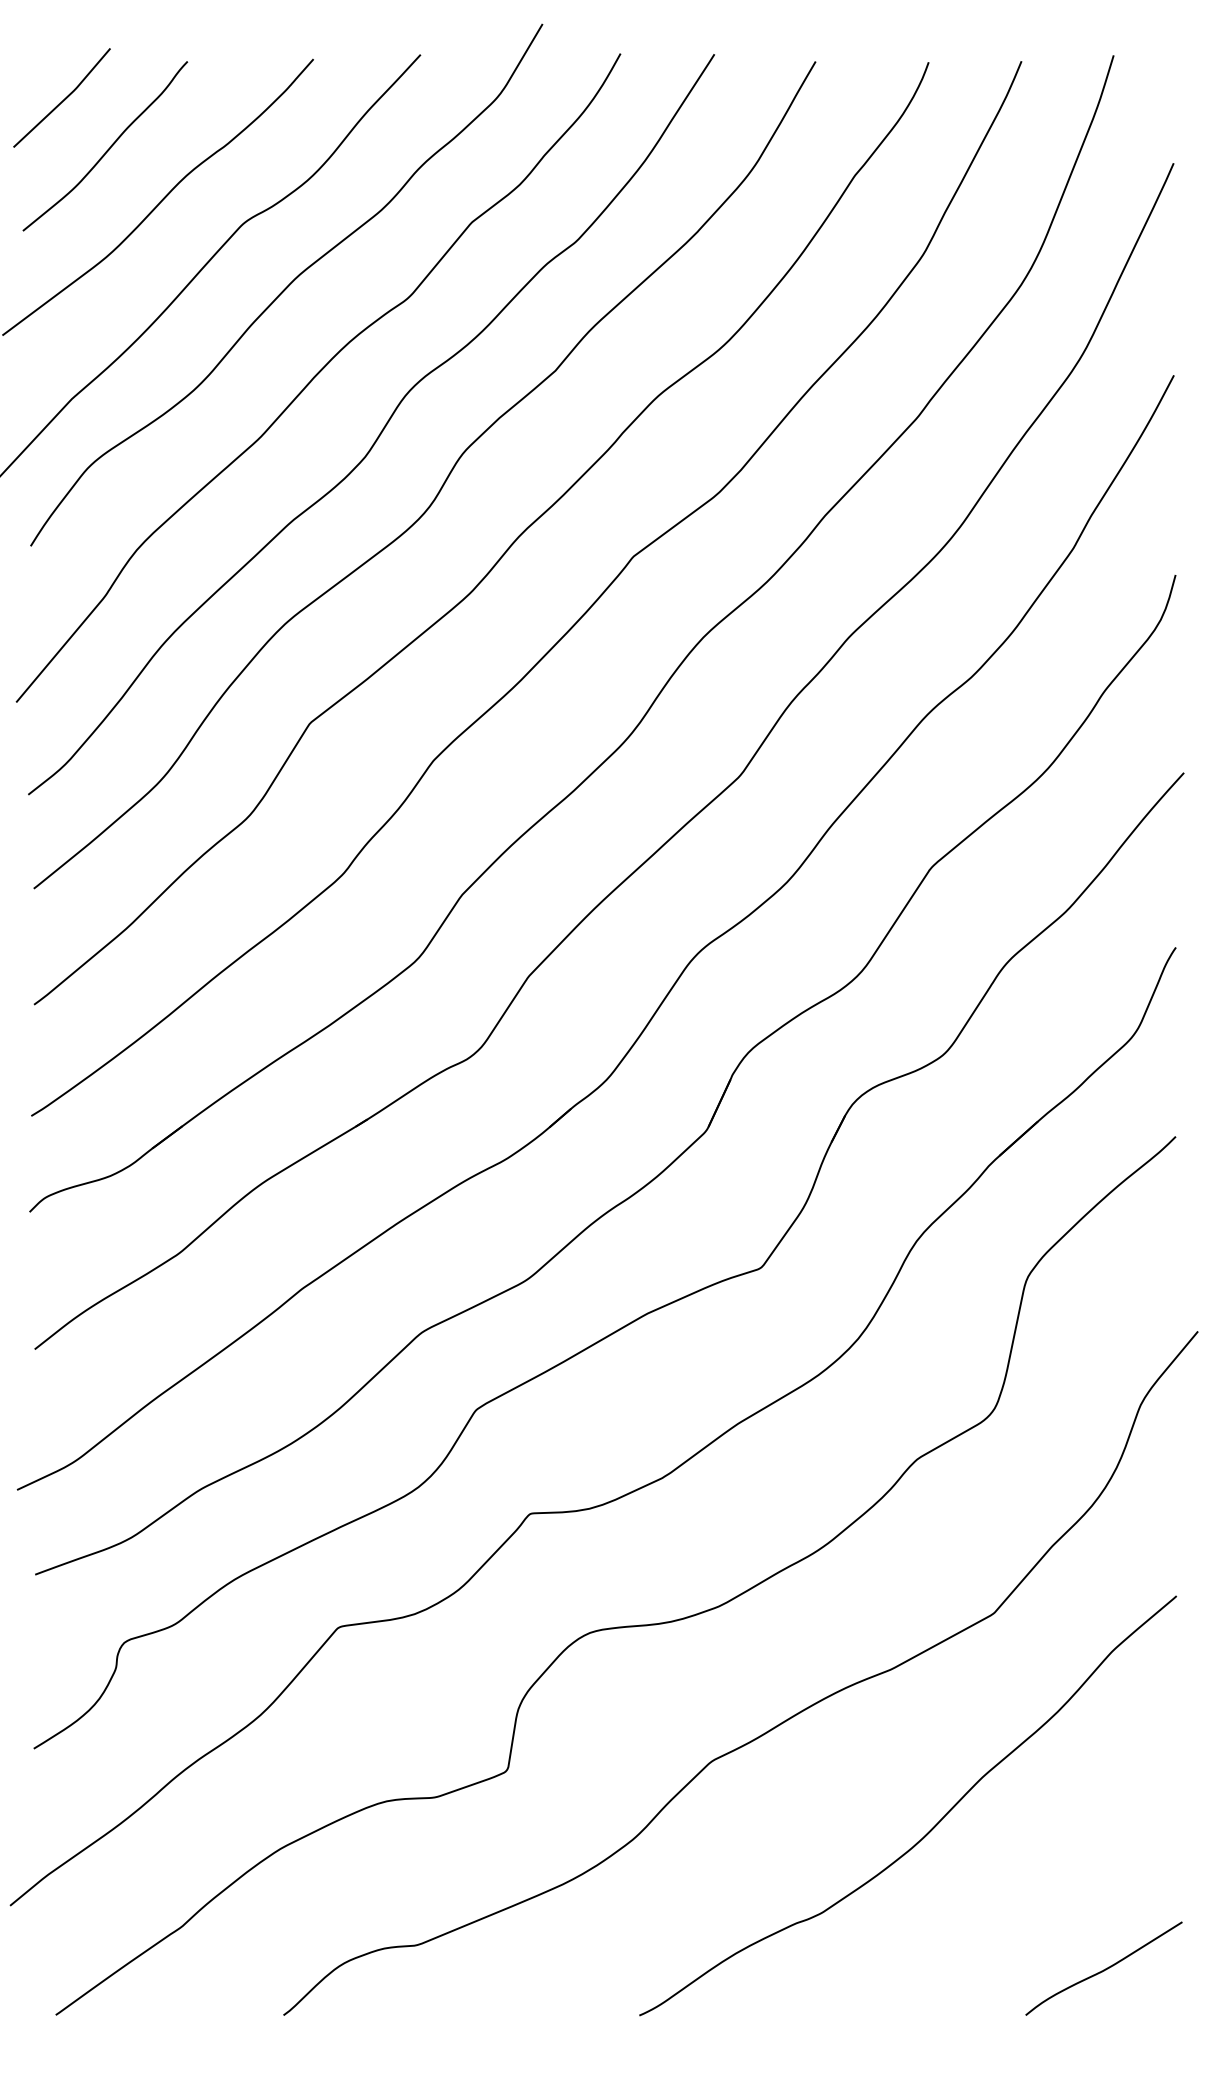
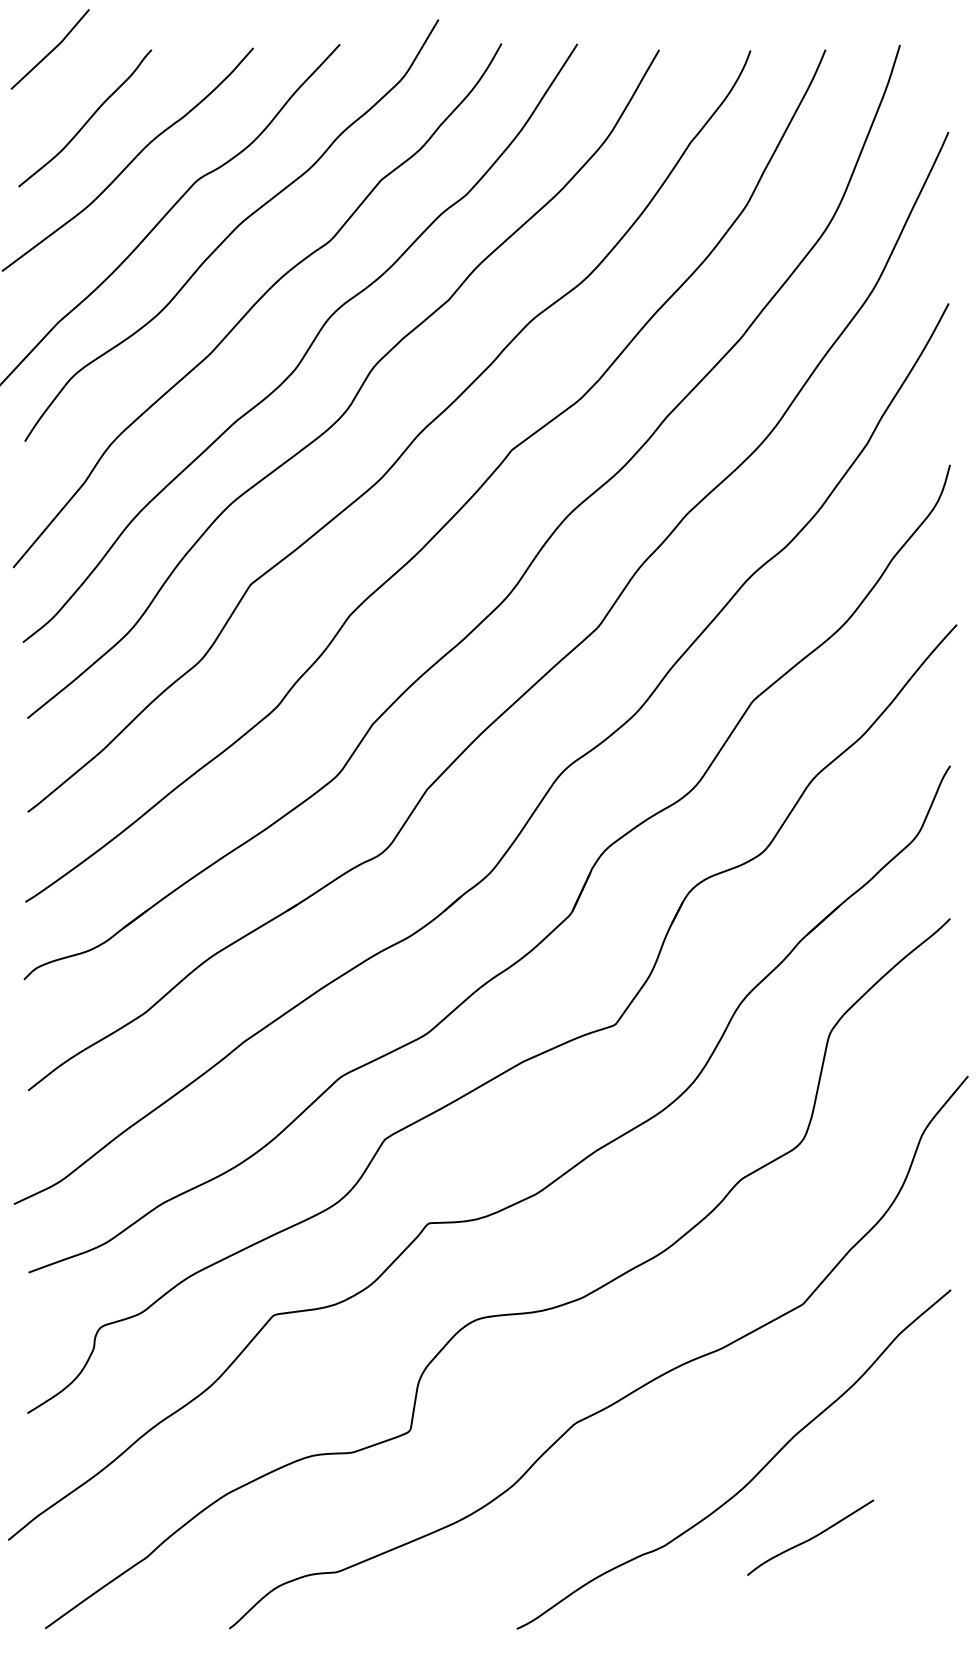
curve: (63, 99) -> (51, 50), moved
curve: (1103, 1969) -> (810, 1538), moved

